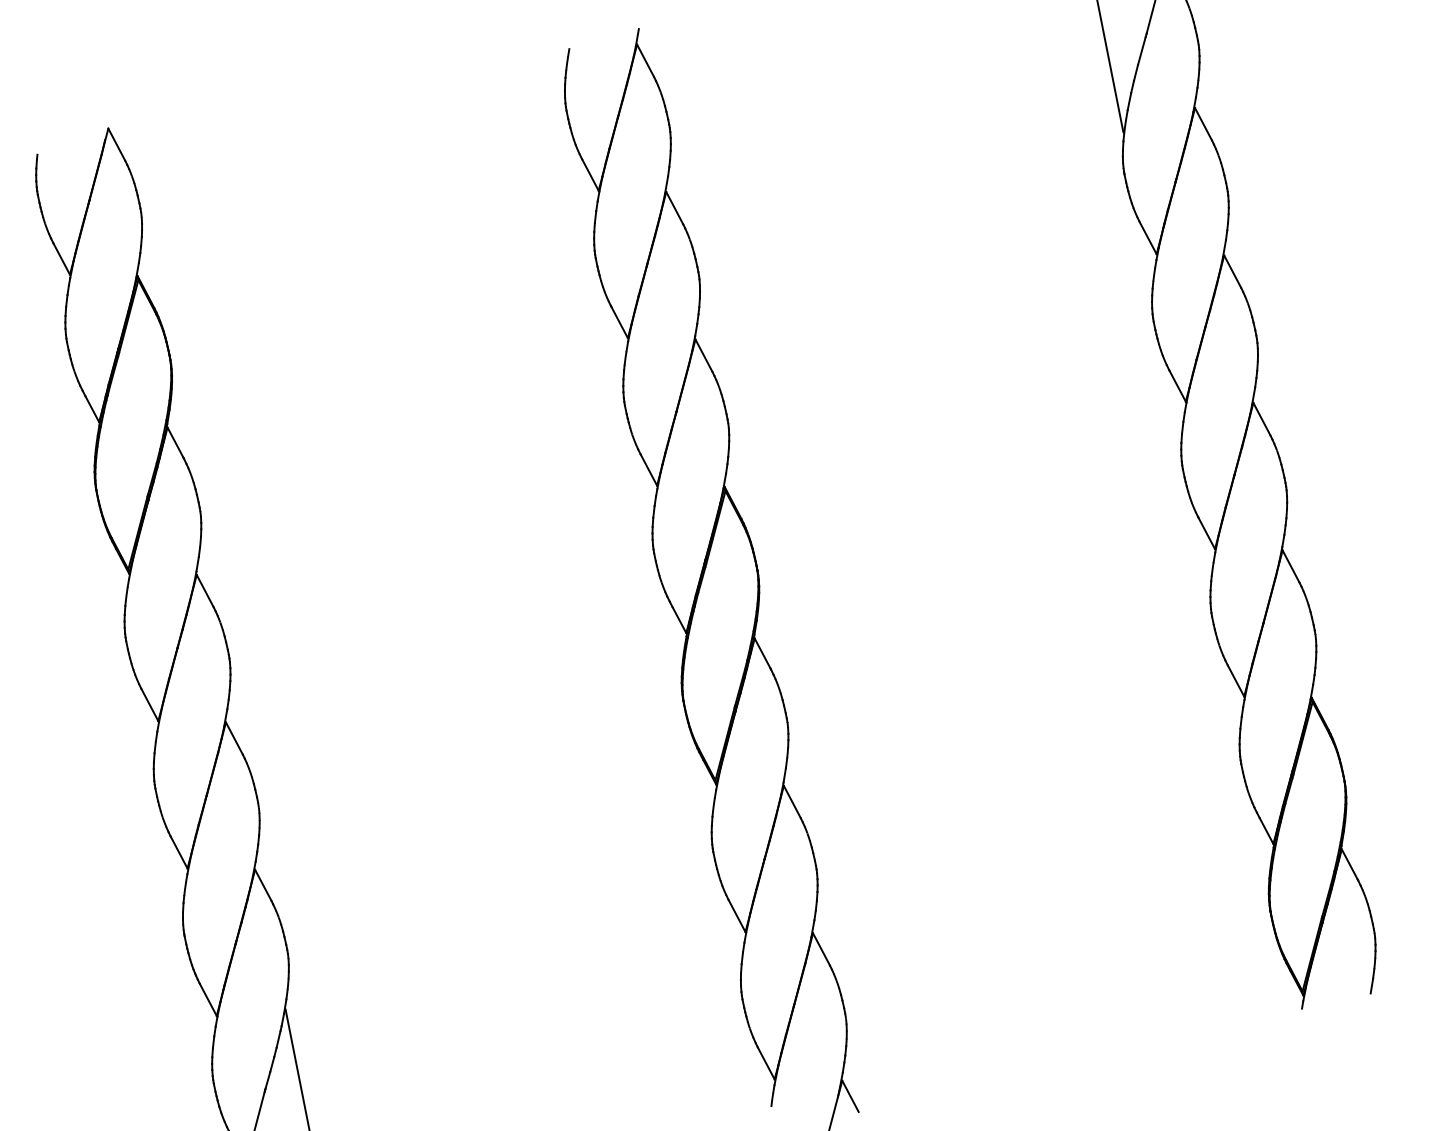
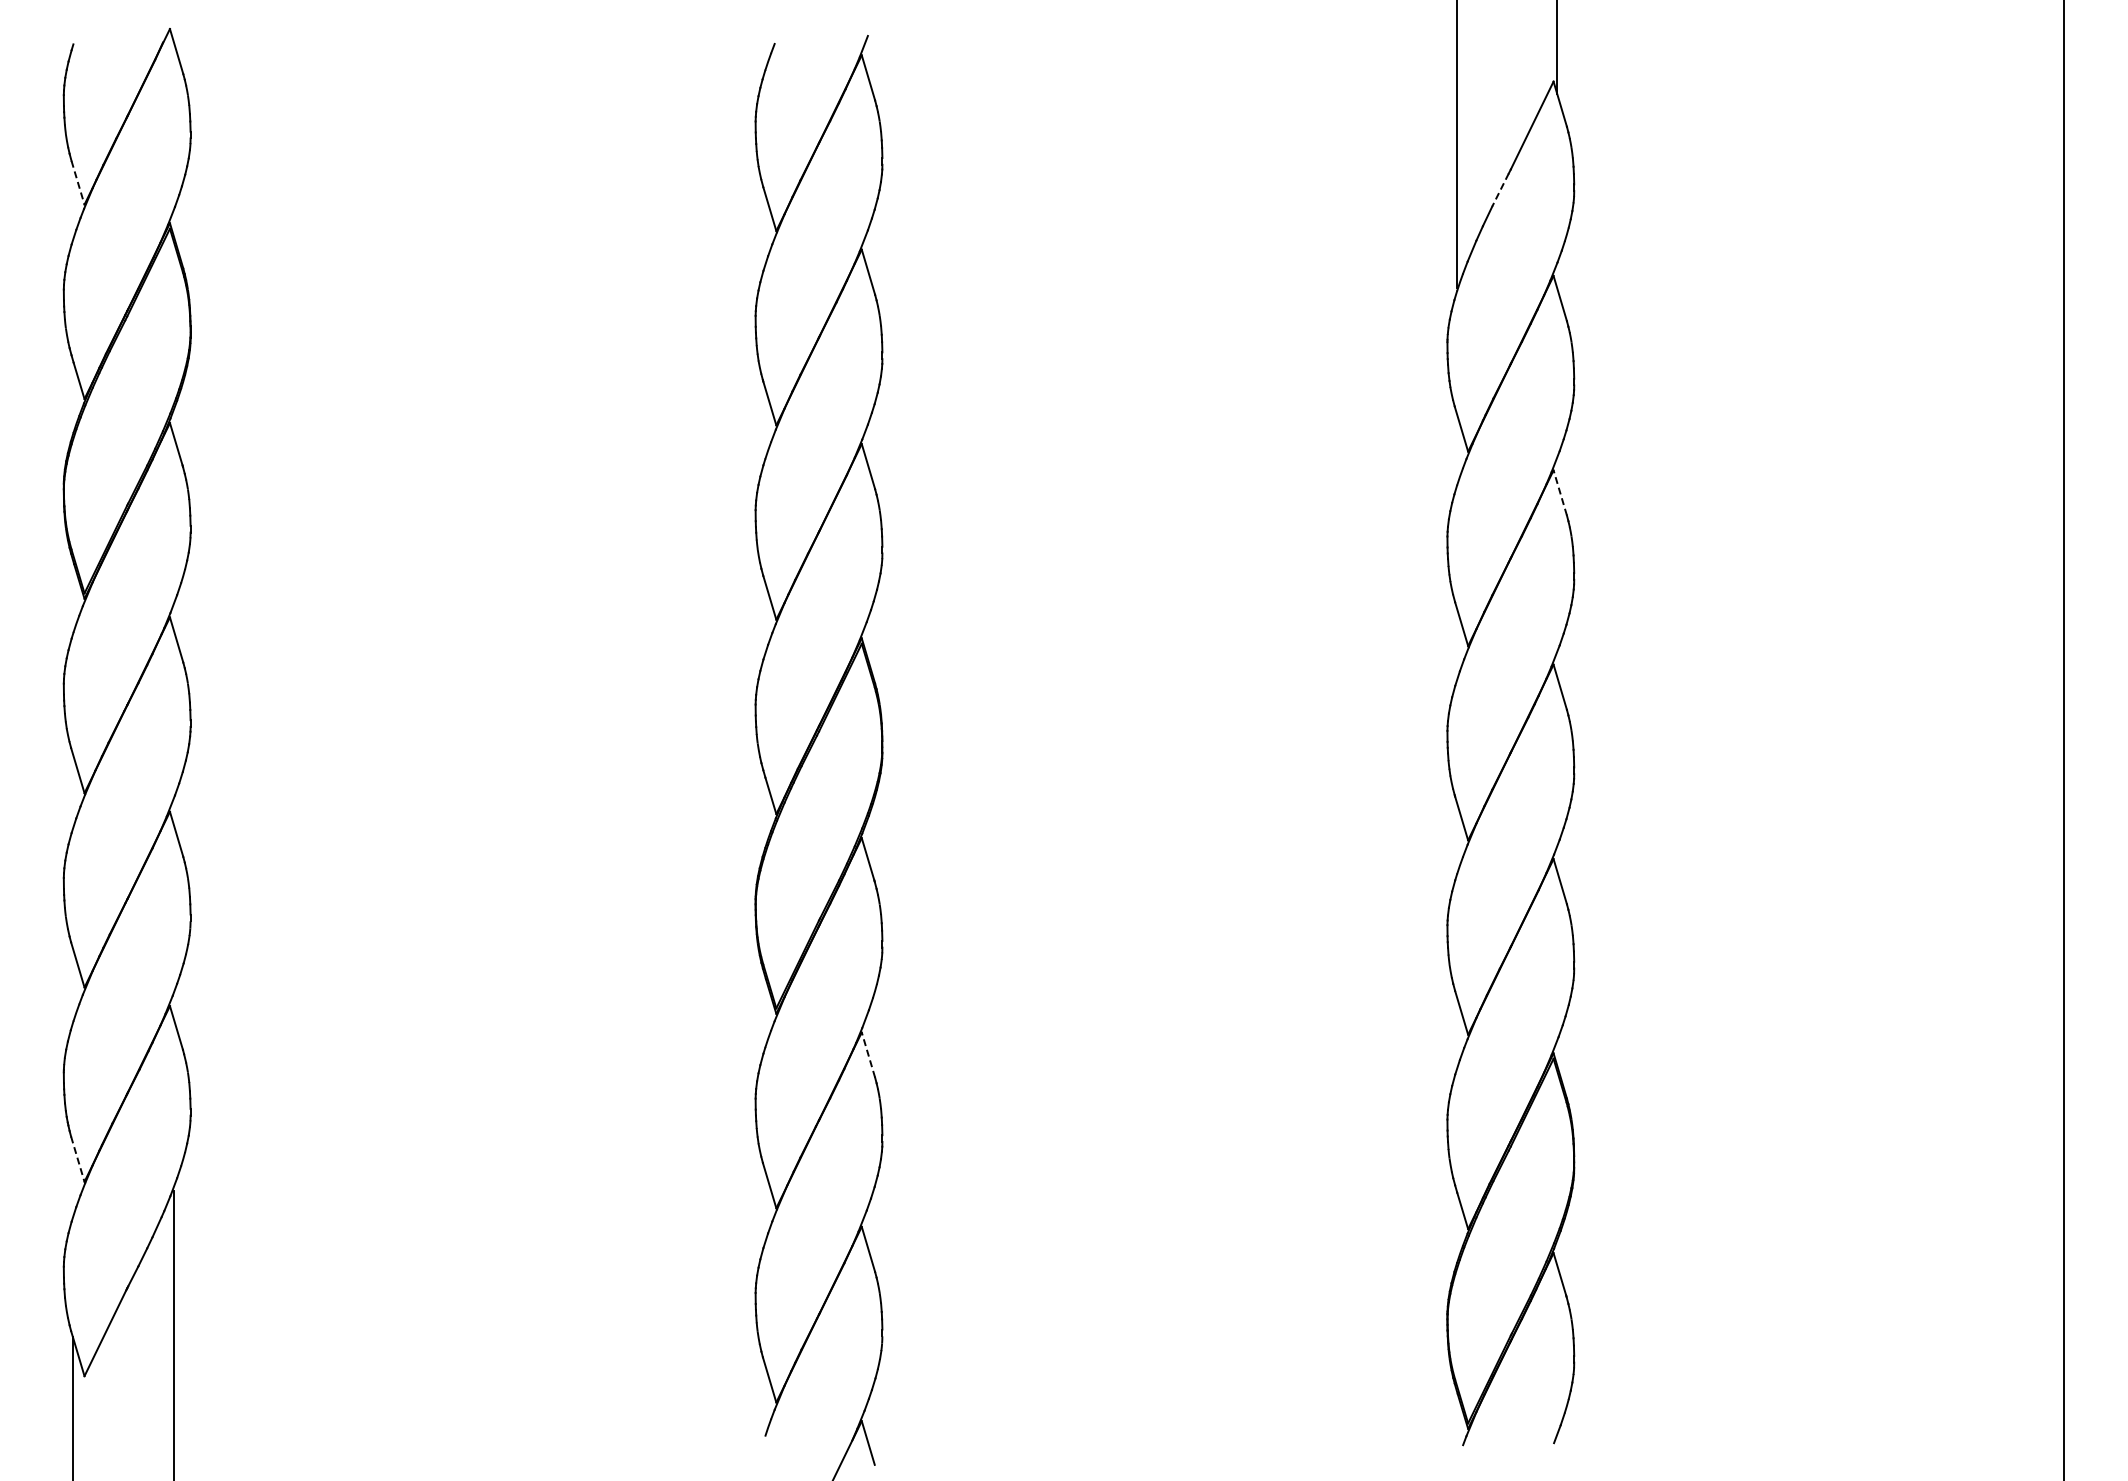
line: (1141, 51) -> (1500, 190), solid -> dashed
line: (62, 258) -> (78, 182), solid -> dashed
line: (1232, 271) -> (1560, 492), solid -> dashed
line: (792, 802) -> (868, 1055), solid -> dashed
line: (208, 1000) -> (77, 1159), solid -> dashed

